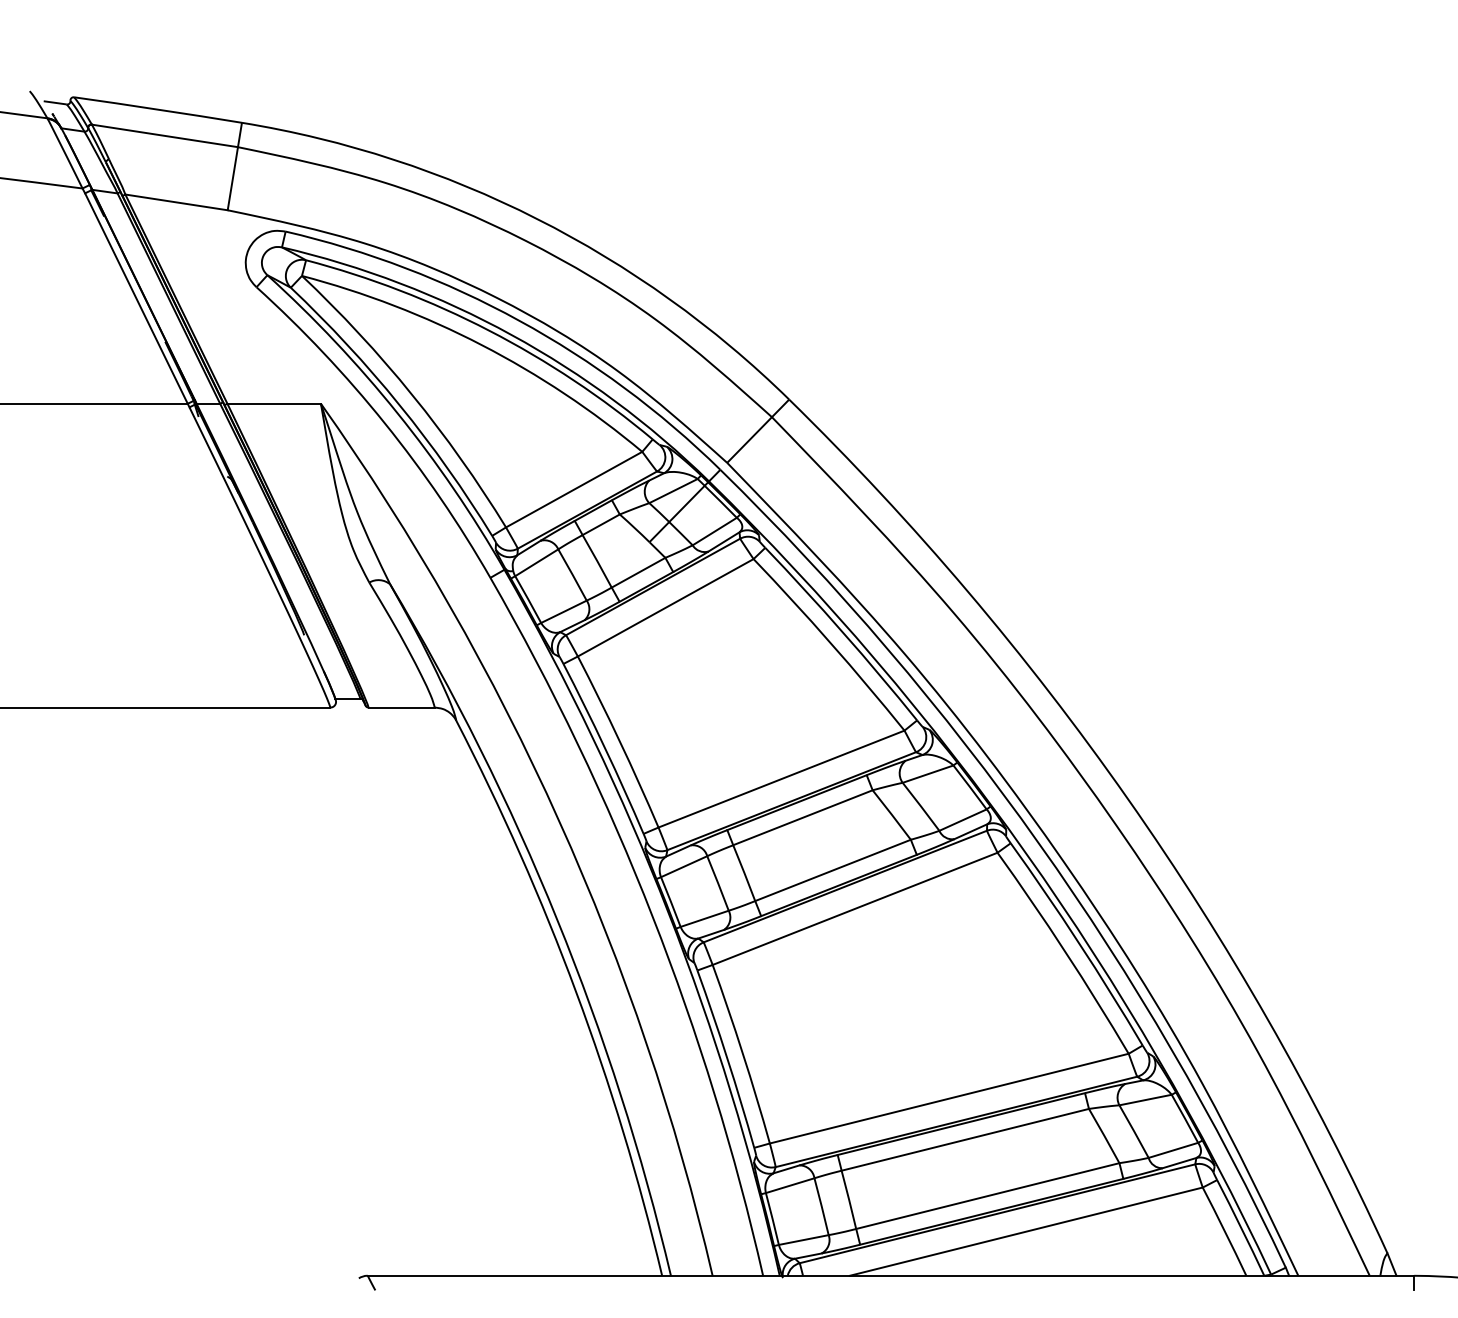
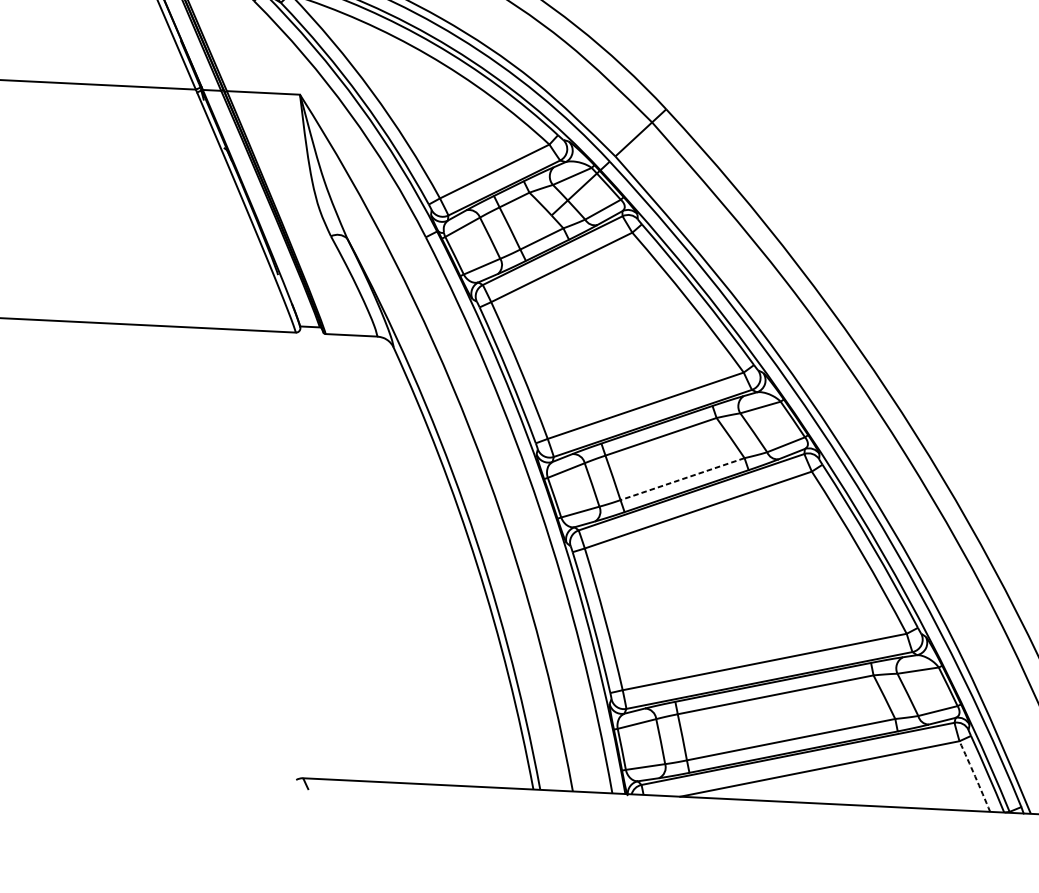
line: (833, 870) -> (682, 479), solid -> dashed
arc: (1224, 1231) -> (974, 776), solid -> dashed

